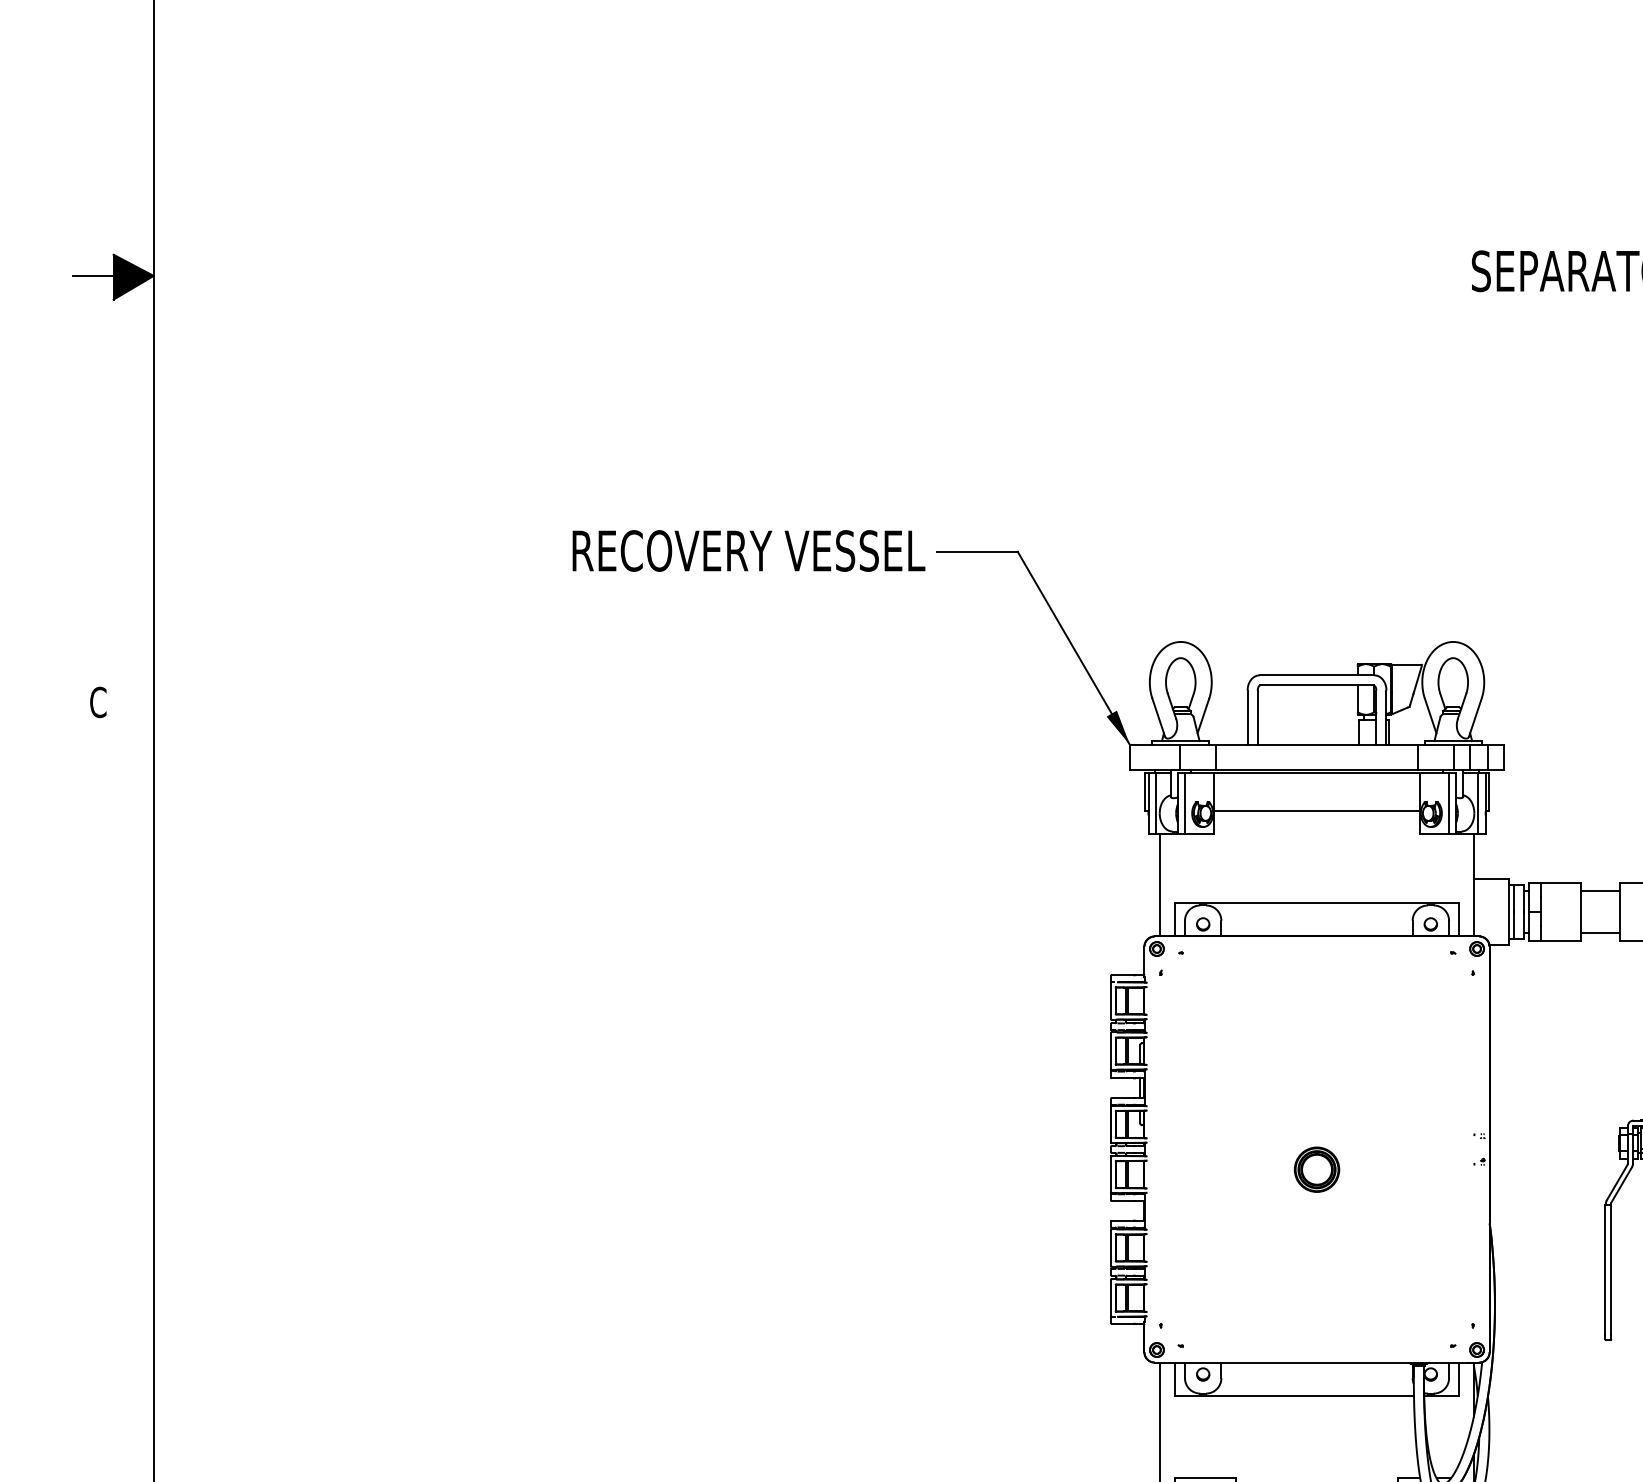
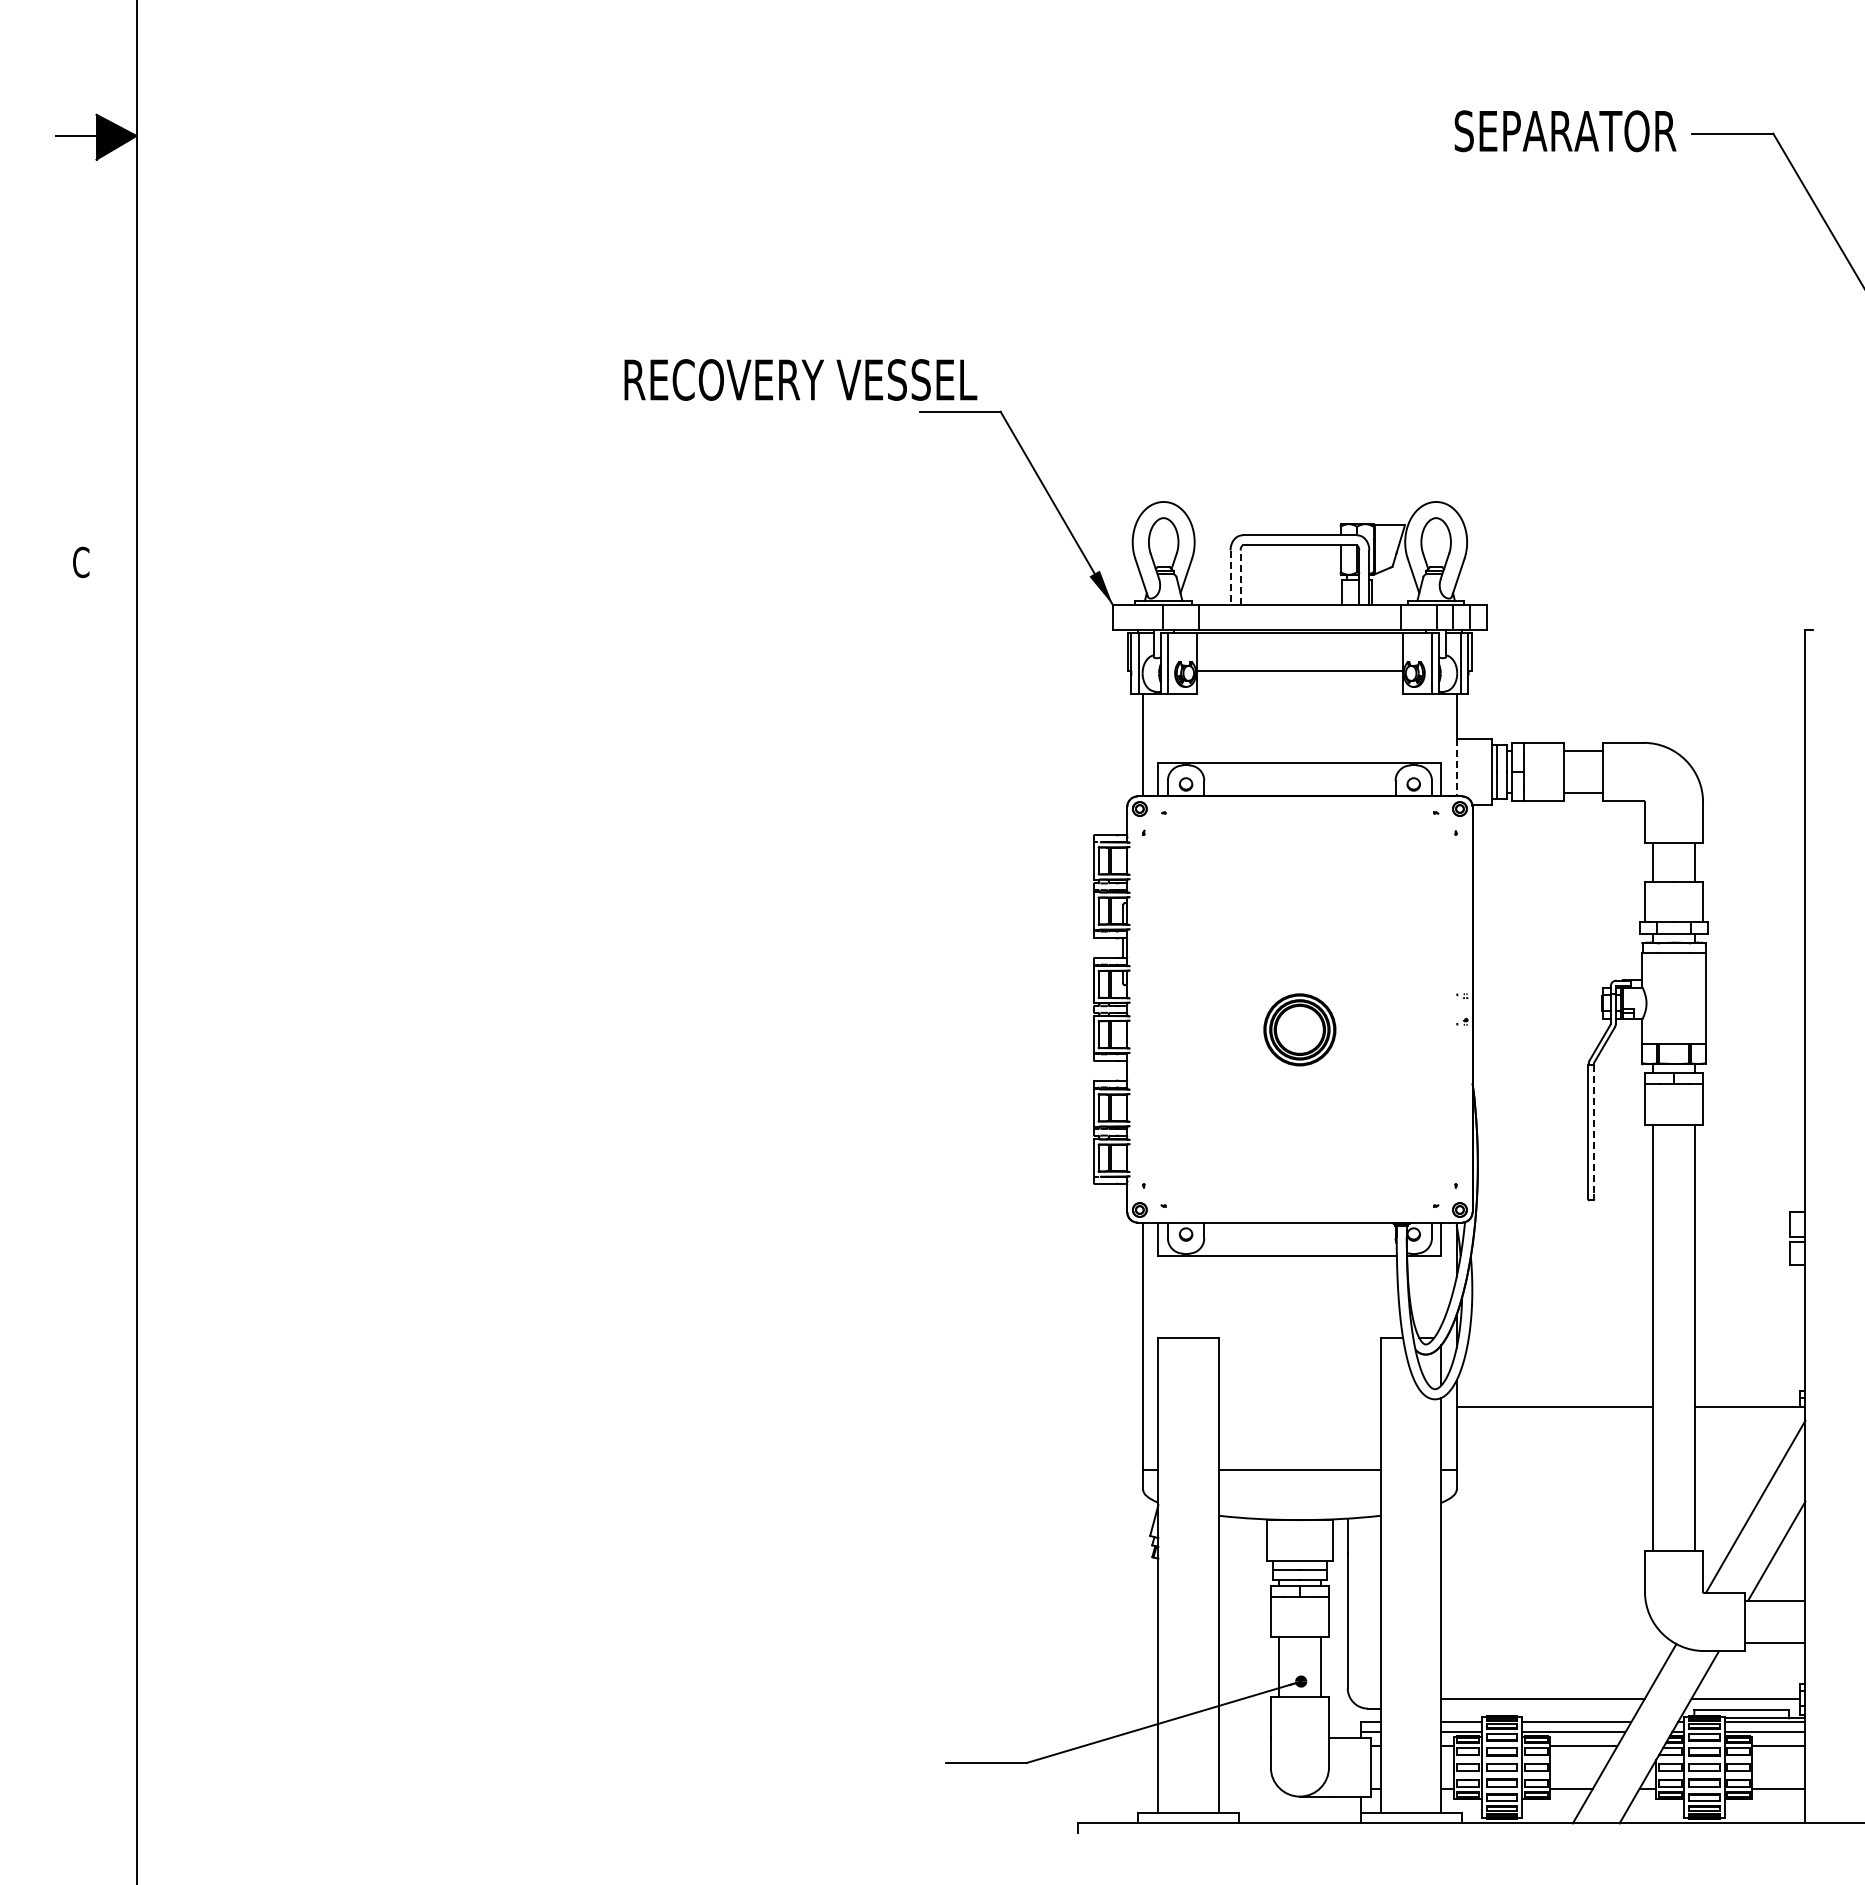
text: (748, 550) -> (800, 379), moved
line: (1257, 717) -> (1240, 577), solid -> dashed
line: (1247, 718) -> (1230, 578), solid -> dashed
line: (1473, 907) -> (1456, 767), solid -> dashed
part: (1316, 1169) -> (1299, 1029), size x1.6
line: (1611, 1270) -> (1594, 1130), solid -> dashed

